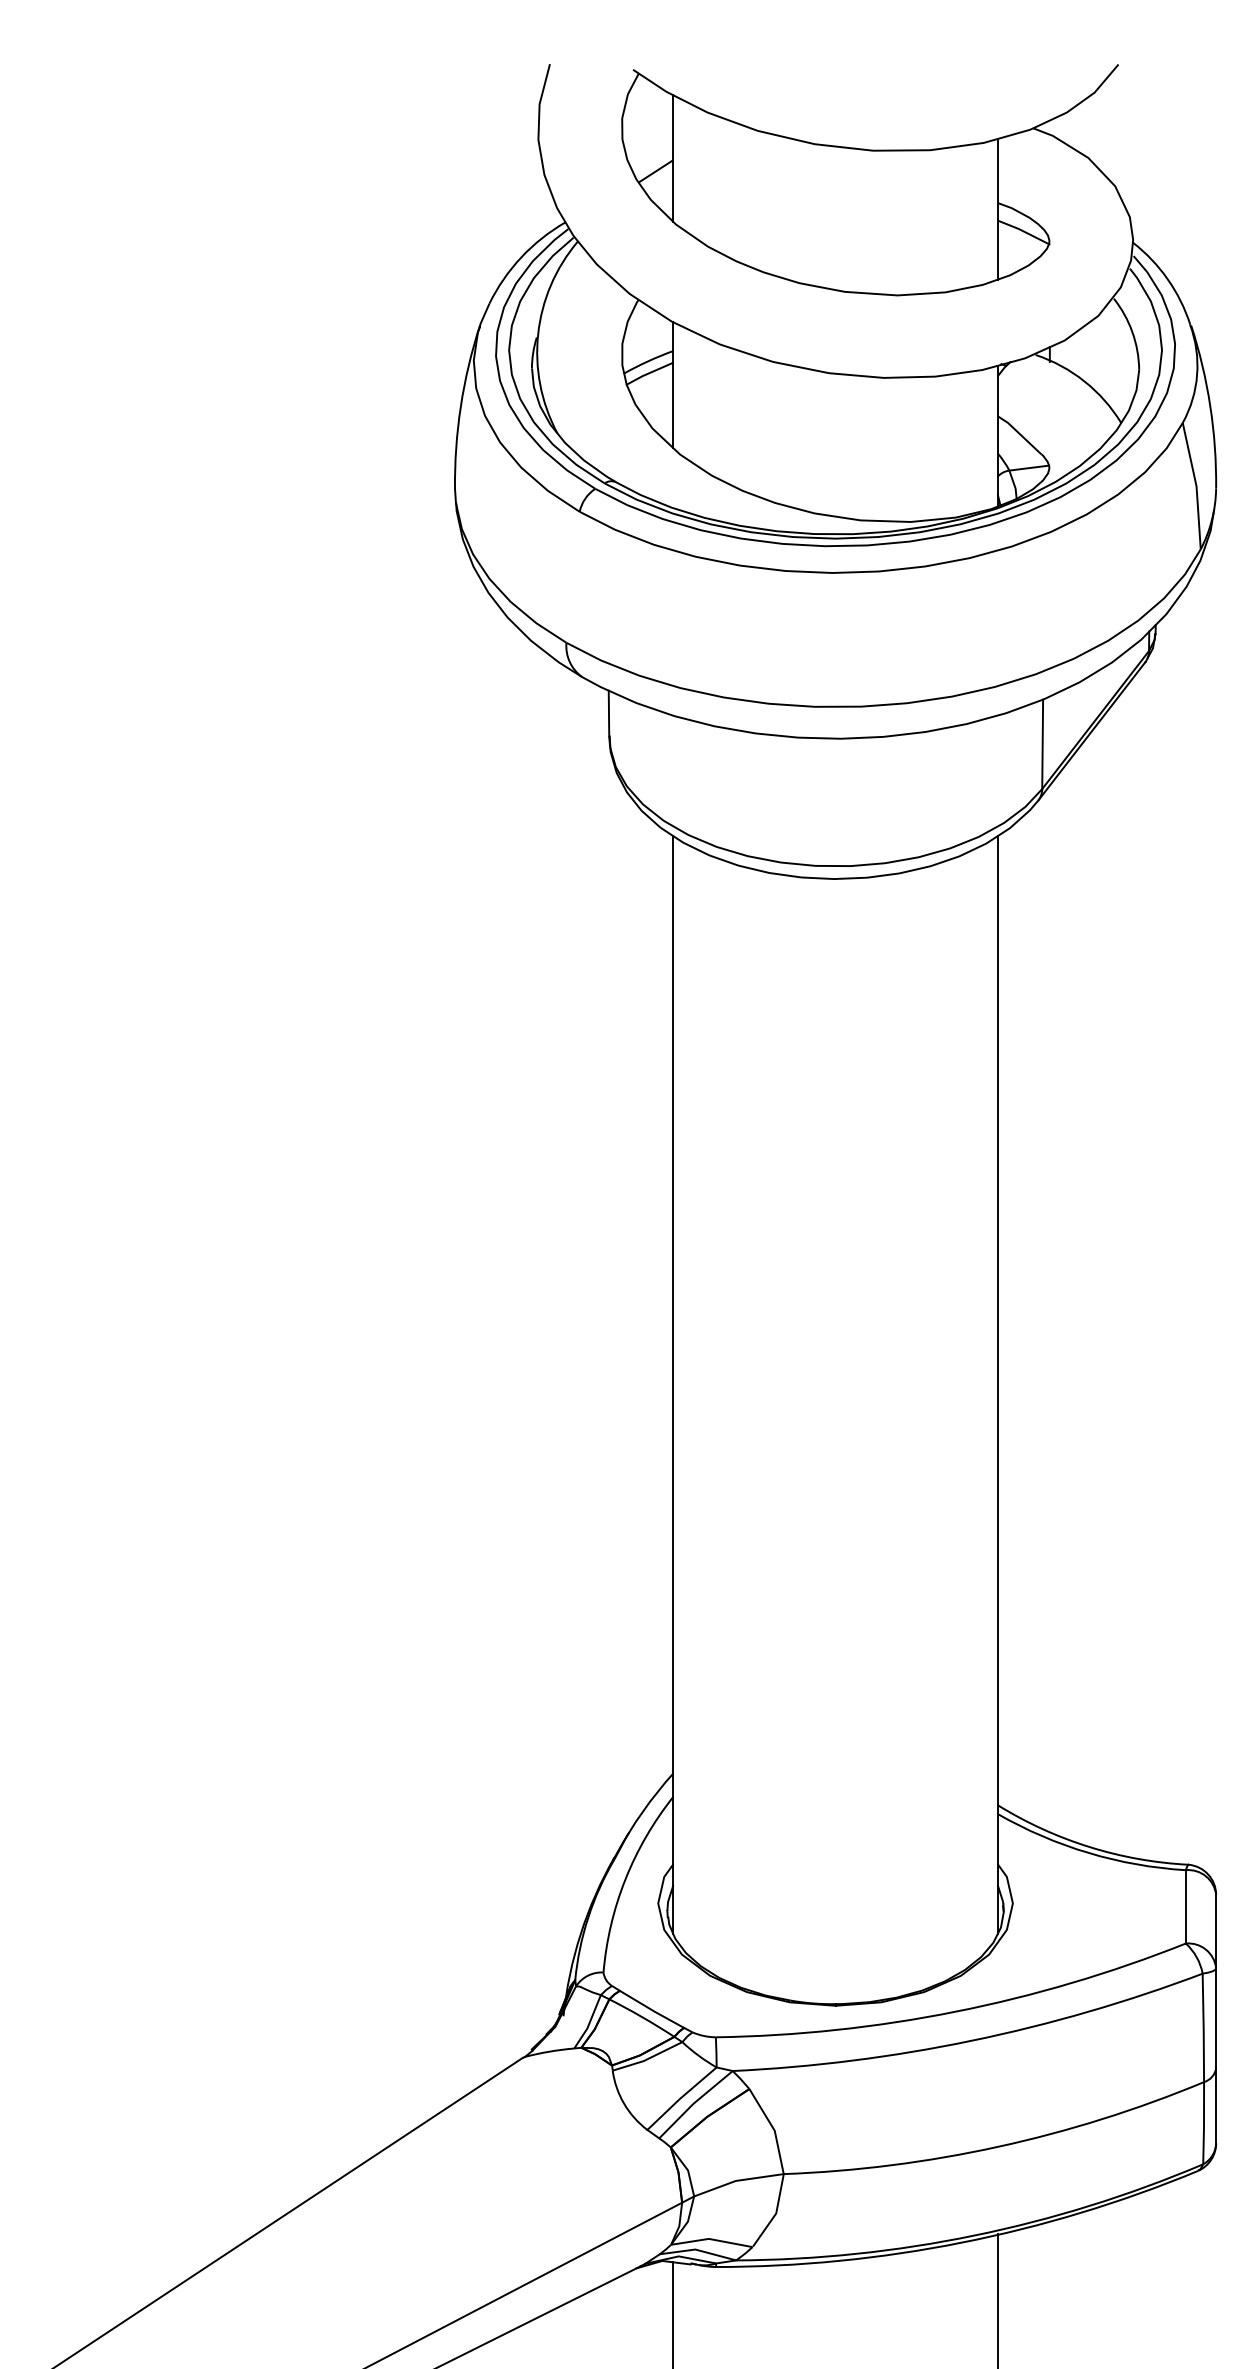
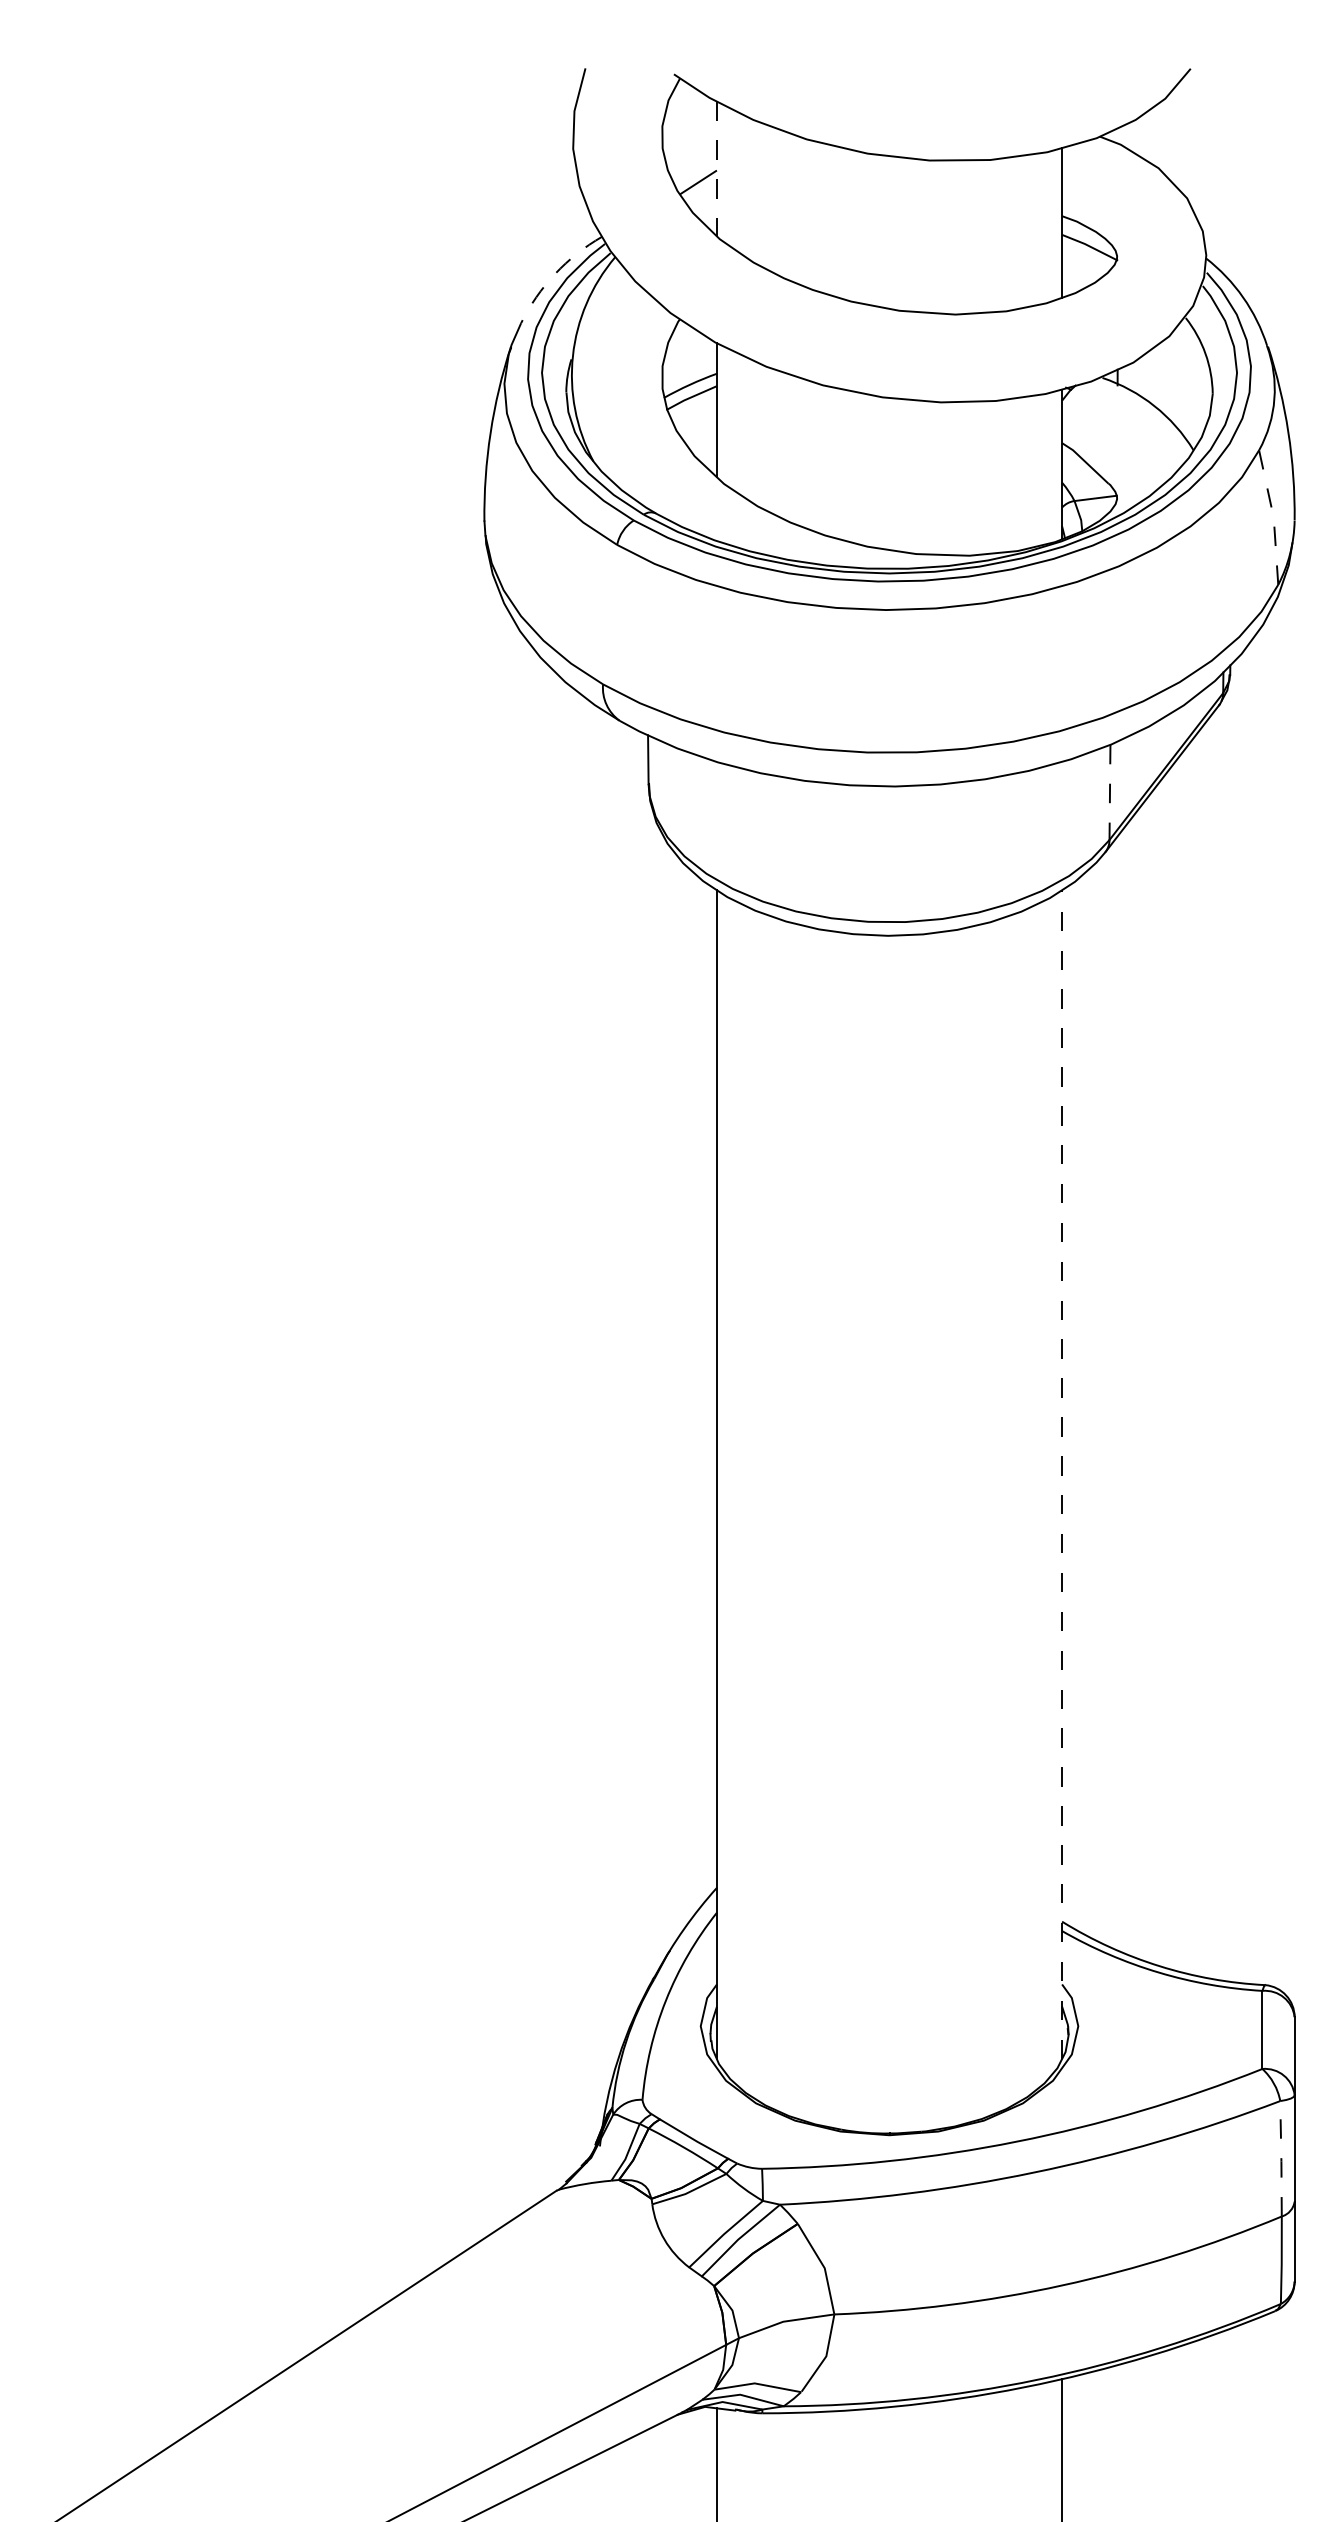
line: (673, 159) -> (716, 169), solid -> dashed
arc: (521, 257) -> (555, 274), solid -> dashed
line: (1196, 486) -> (1273, 517), solid -> dashed
line: (1042, 744) -> (1109, 792), solid -> dashed
line: (997, 1385) -> (1061, 1474), solid -> dashed
line: (1203, 2028) -> (1281, 2159), solid -> dashed

